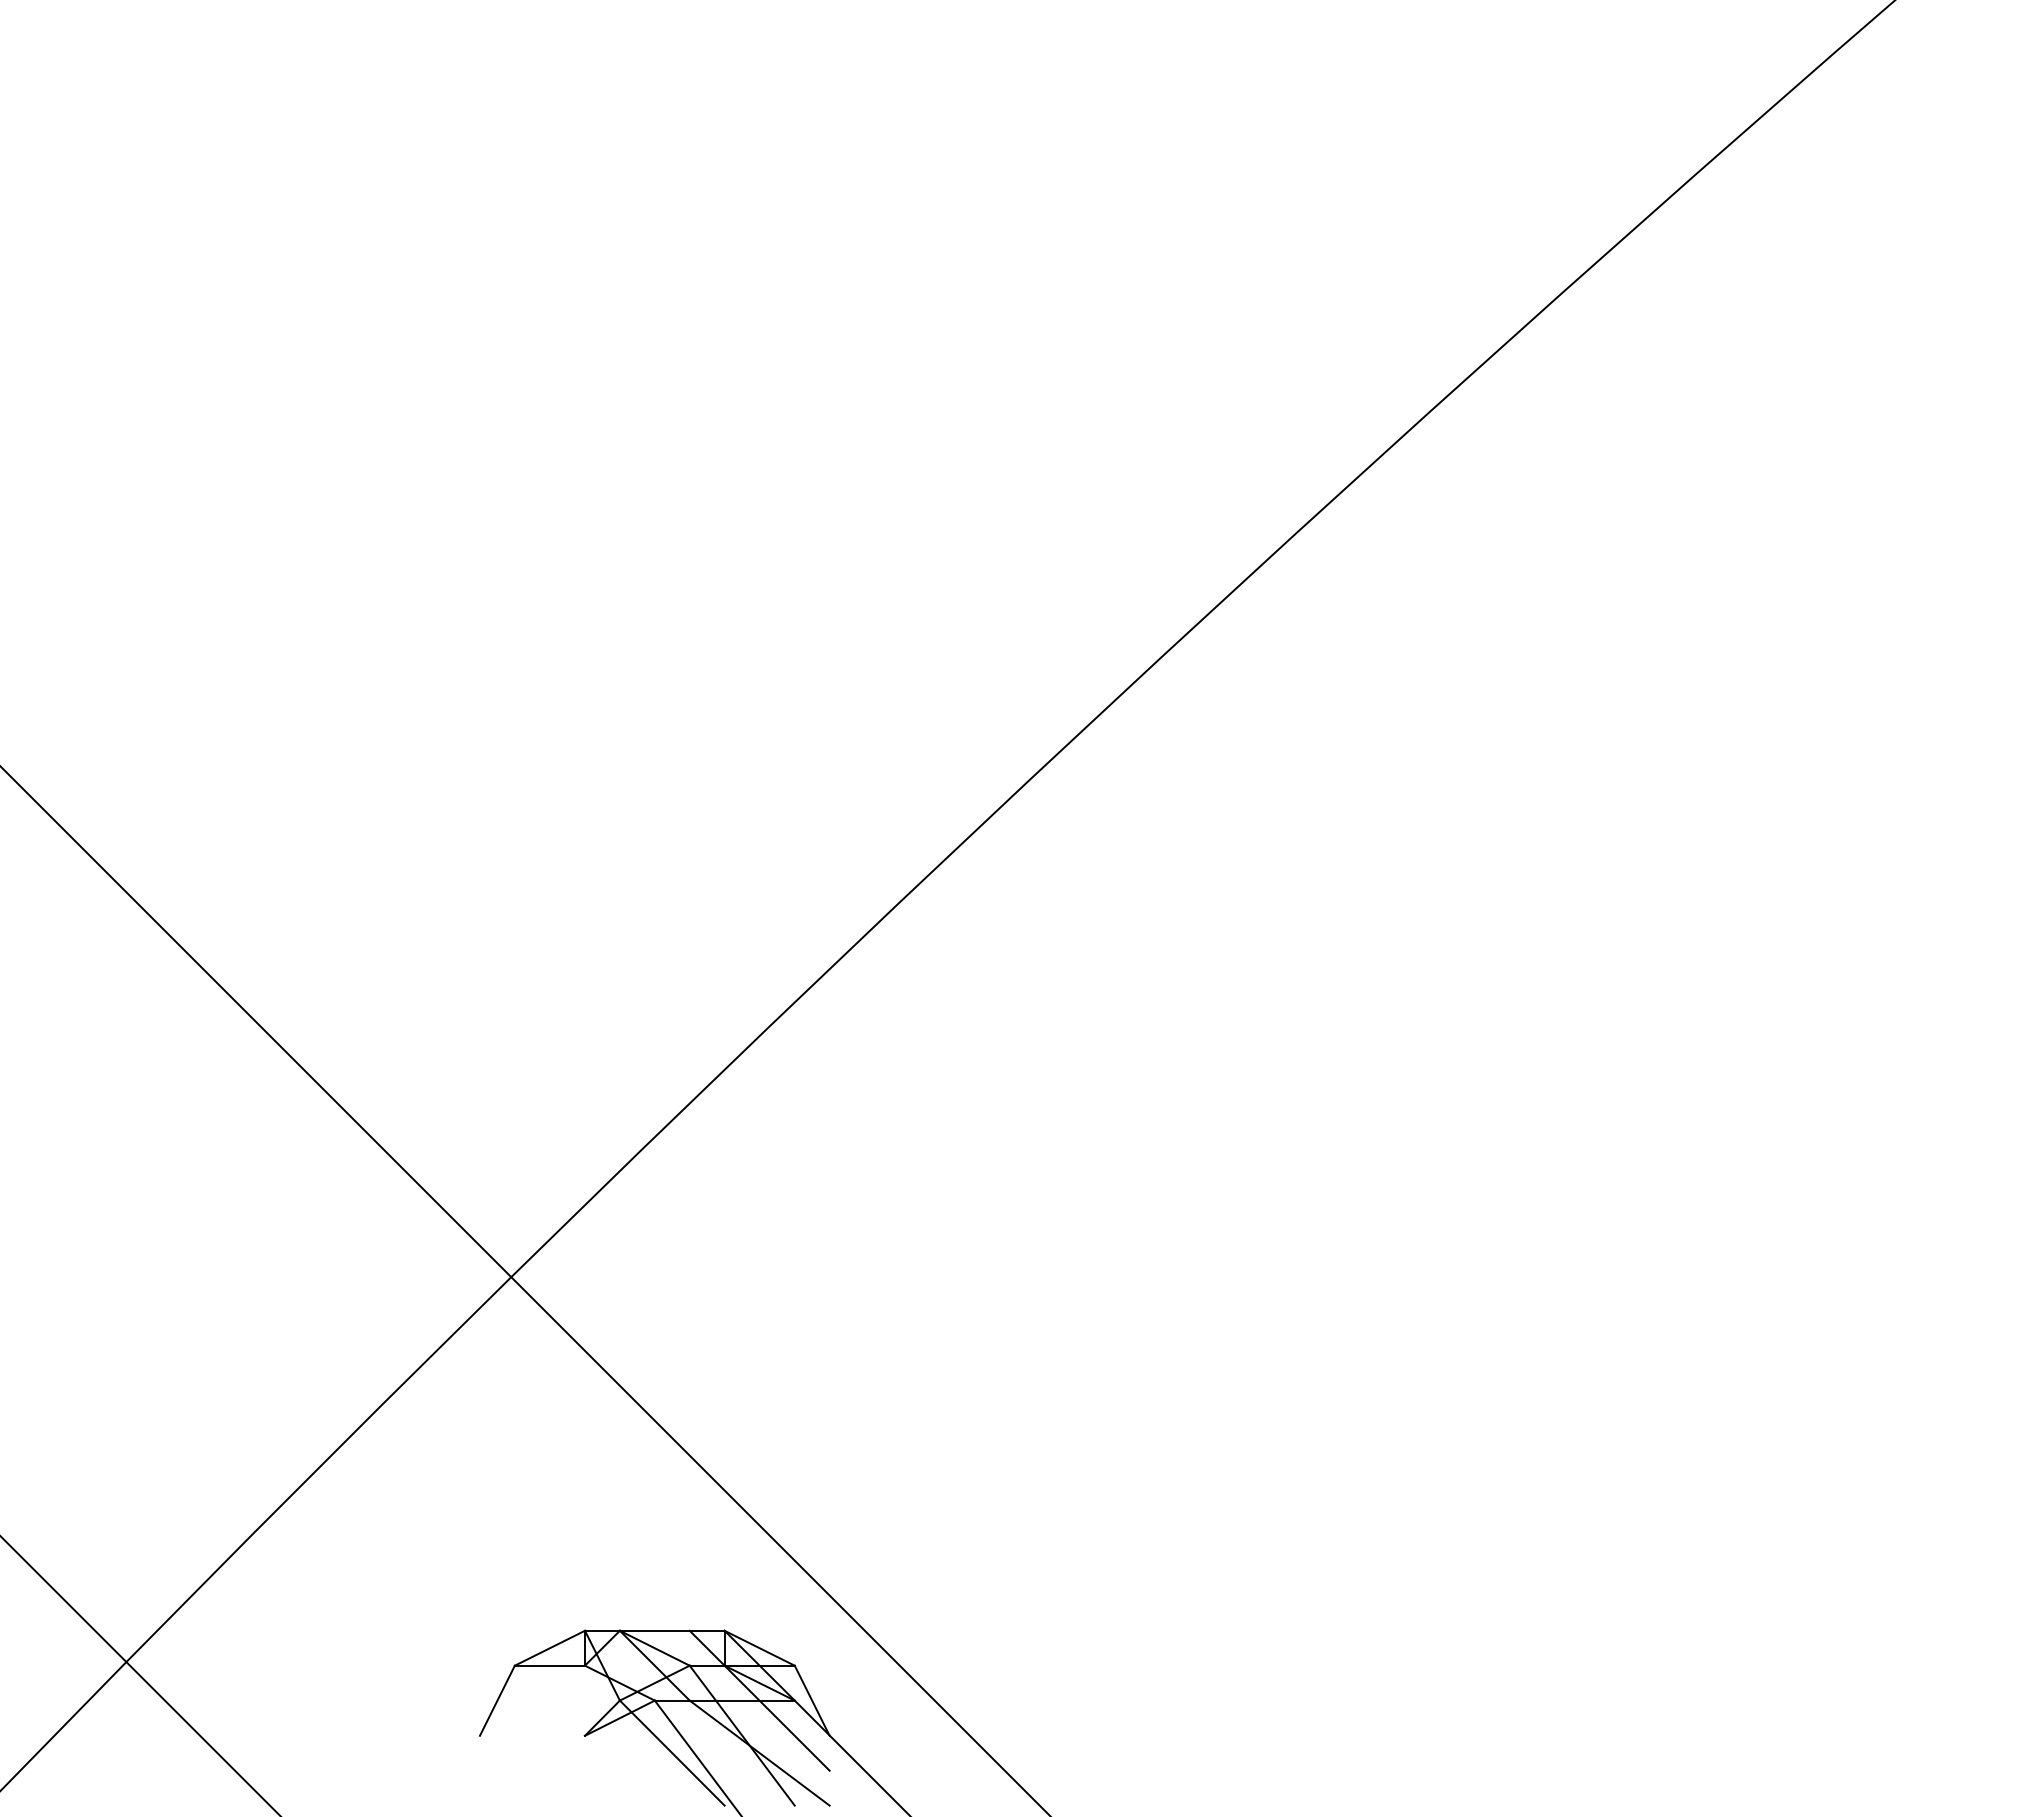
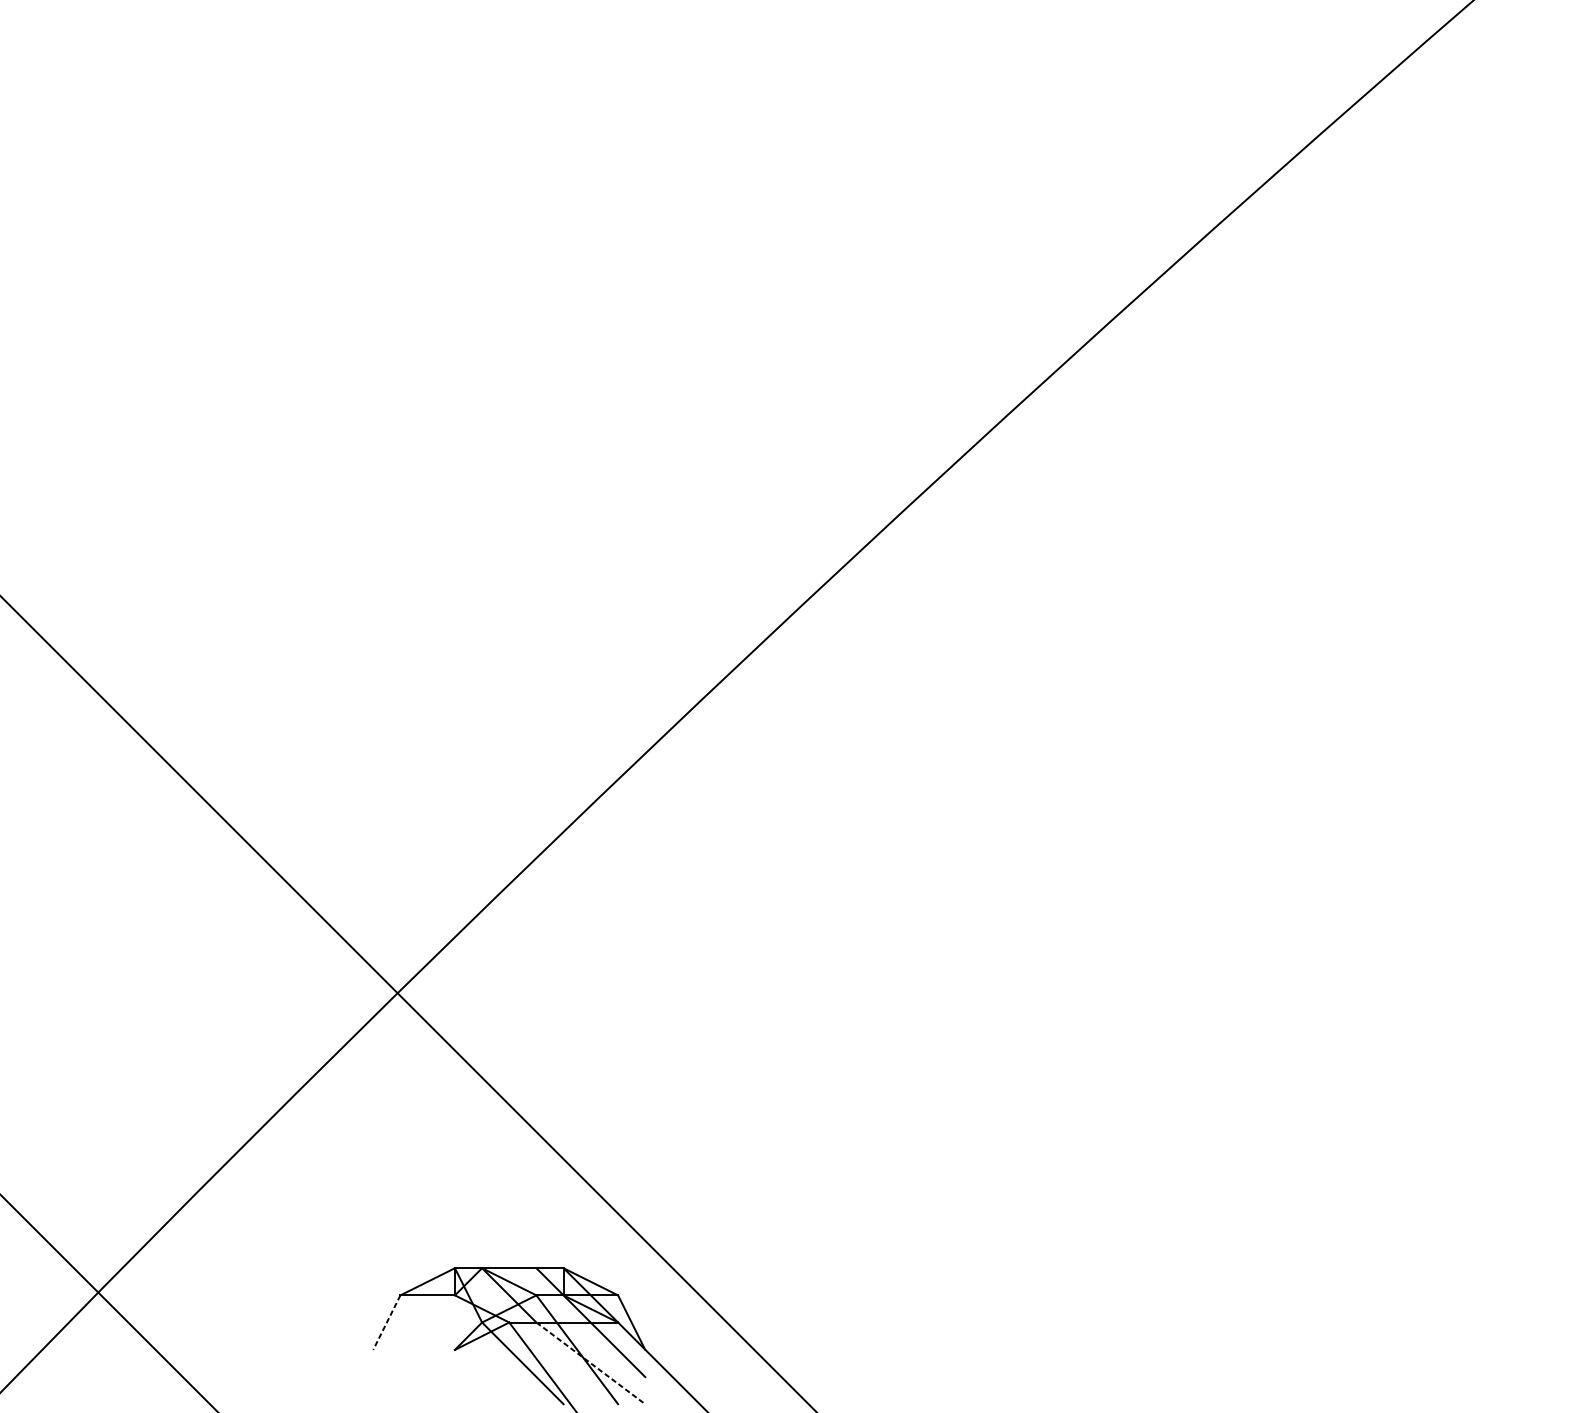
line: (497, 1701) -> (386, 1323), solid -> dashed
line: (760, 1753) -> (591, 1363), solid -> dashed

